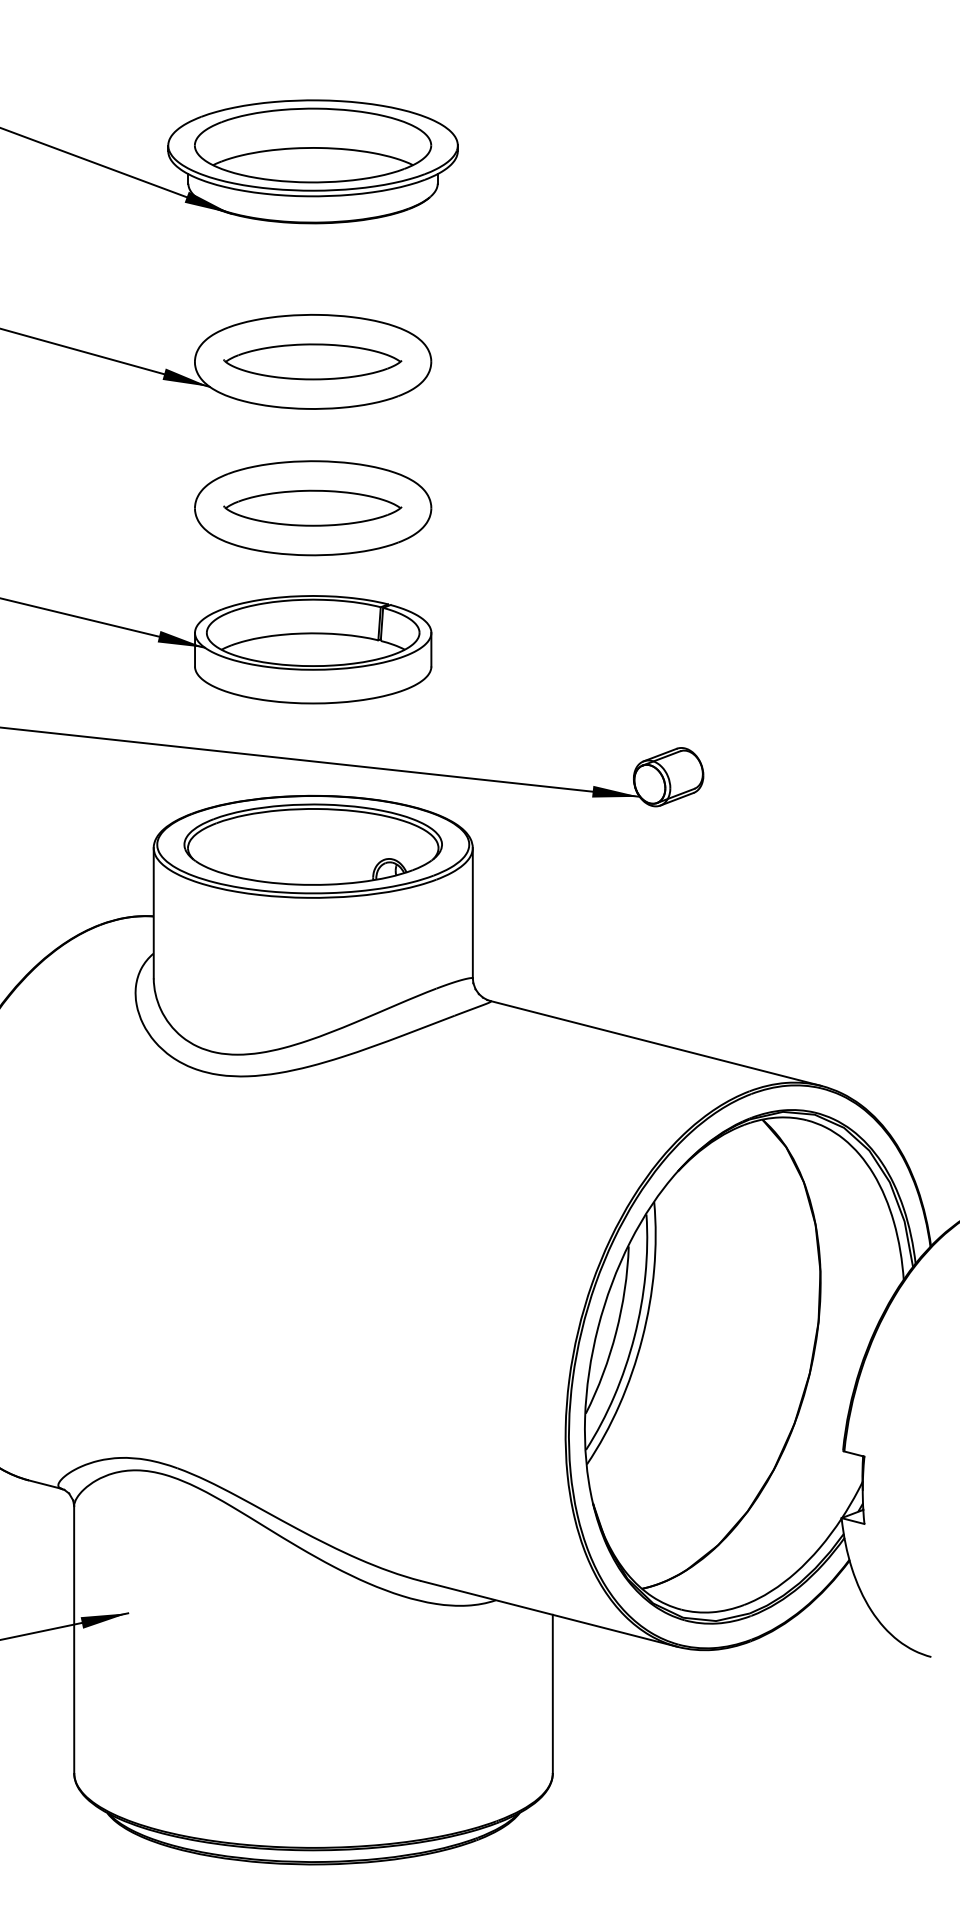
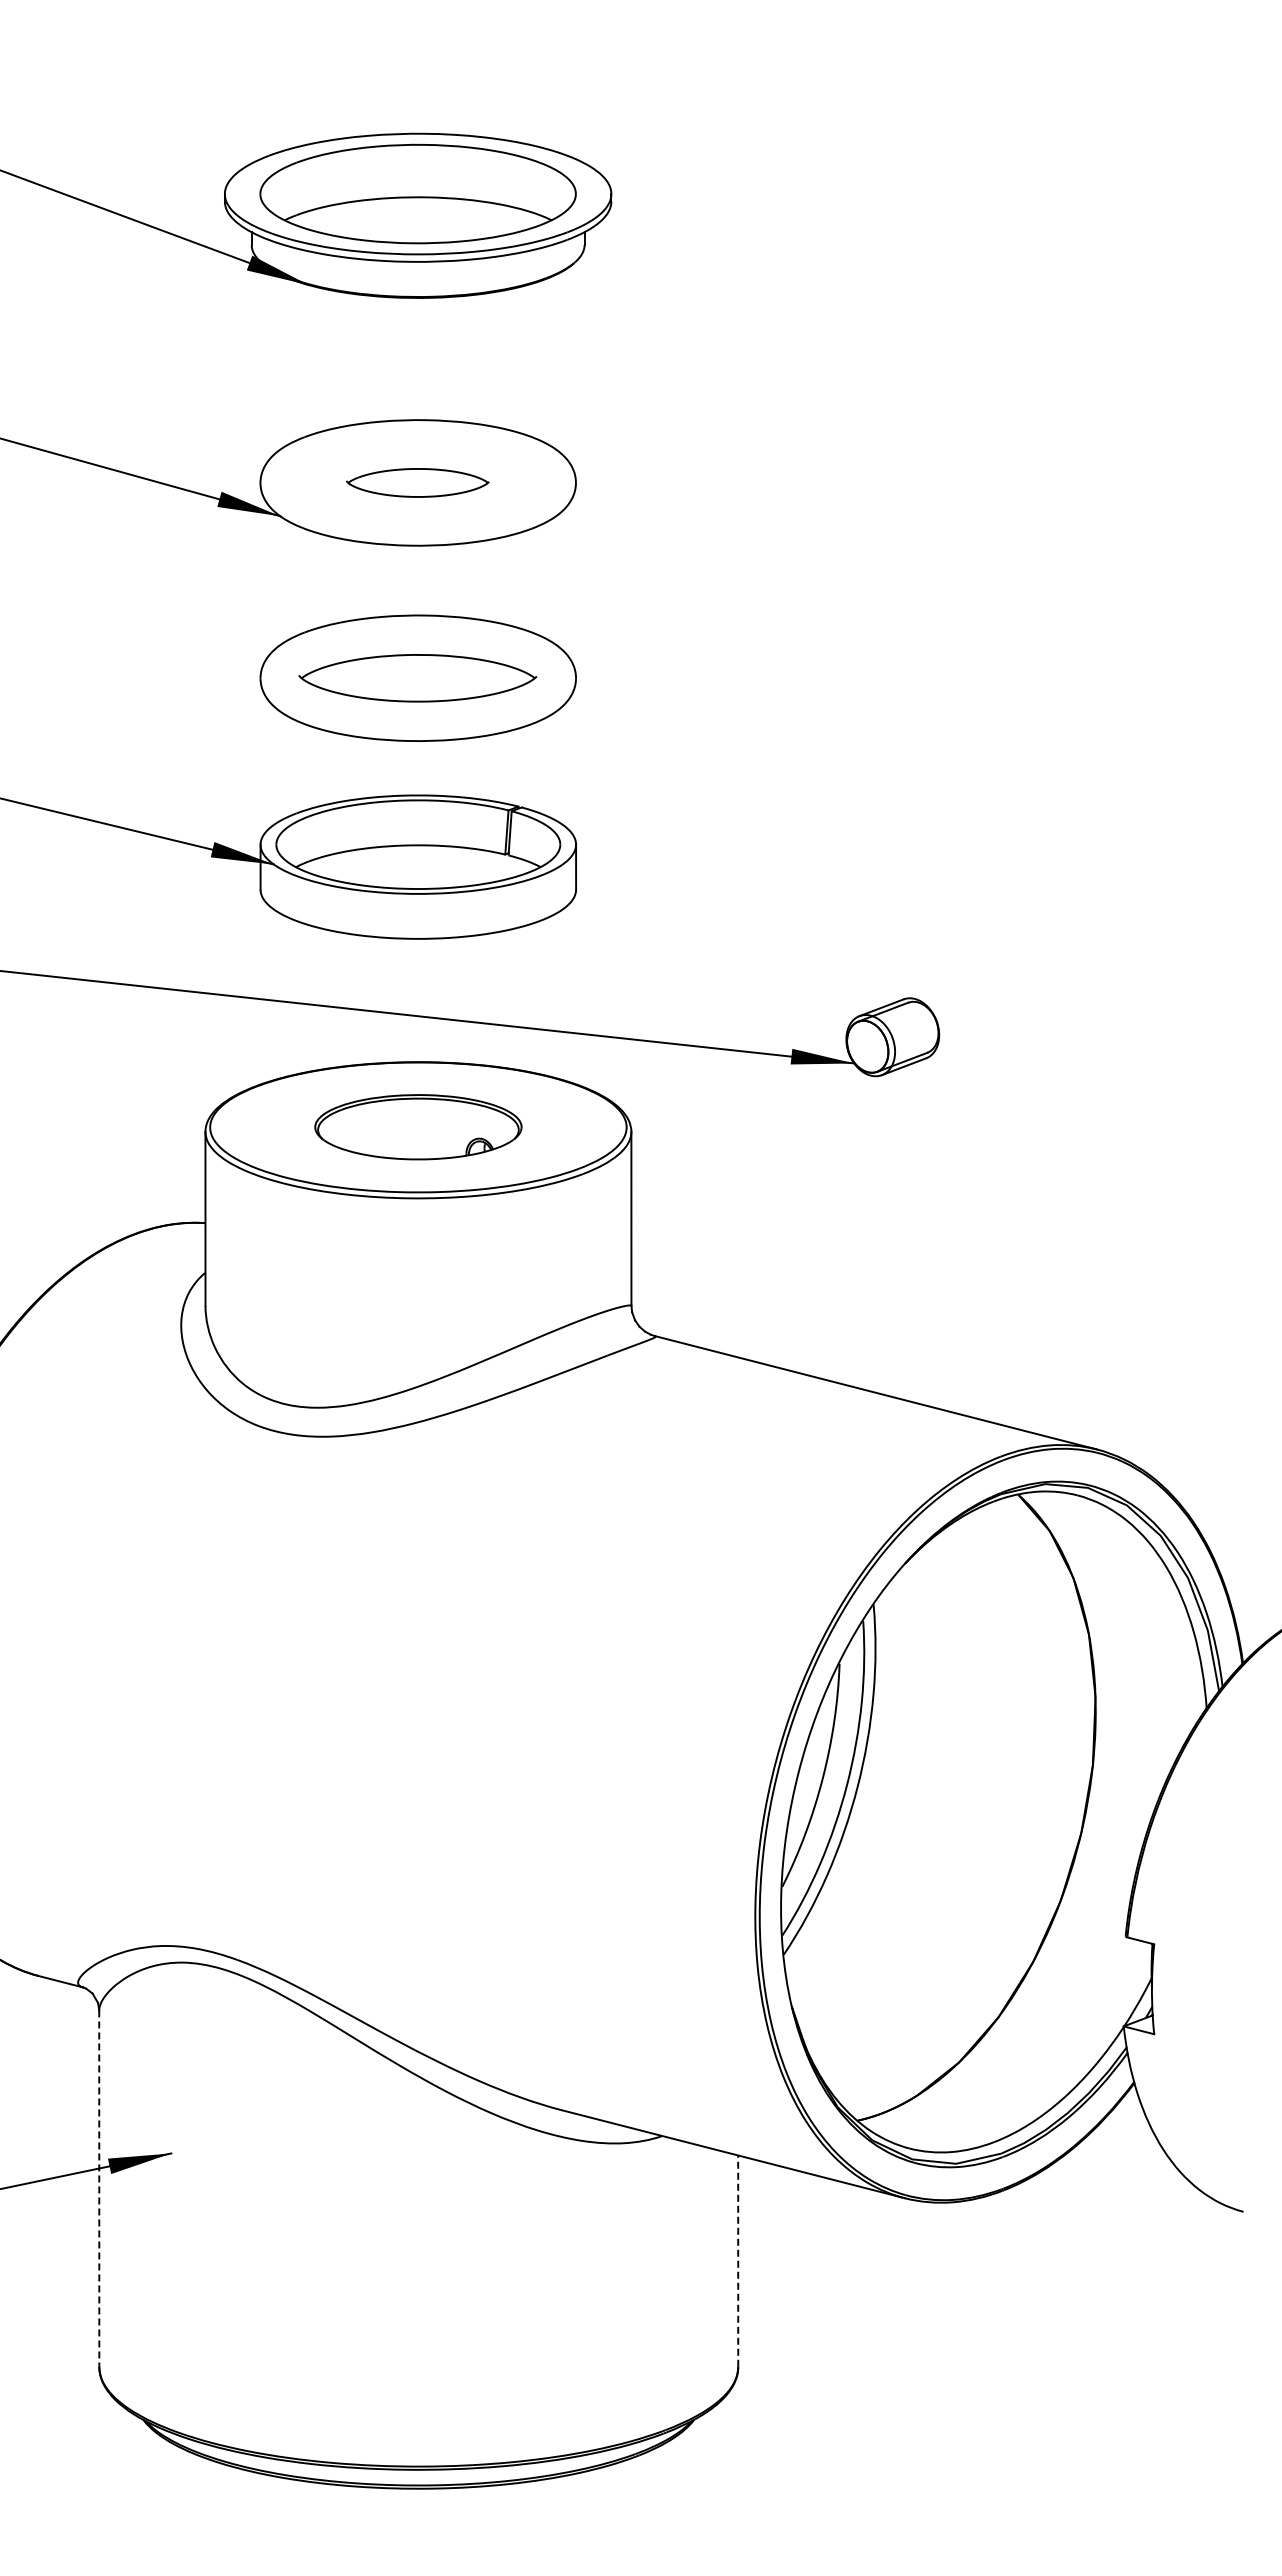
part: (312, 361) -> (417, 482), size x0.6
part: (313, 844) -> (418, 1126), size x0.6
line: (74, 1640) -> (99, 2189), solid -> dashed
line: (553, 1694) -> (738, 2261), solid -> dashed

